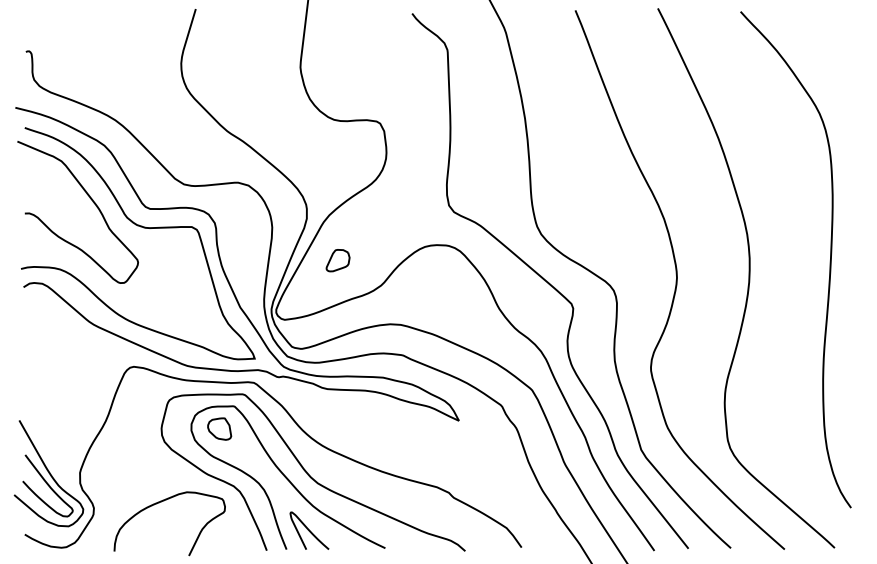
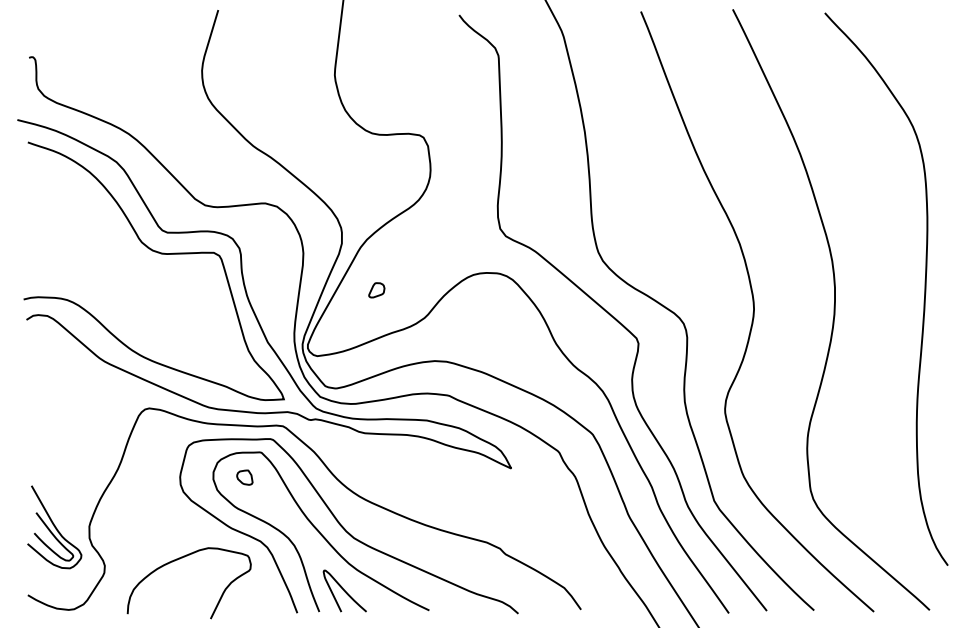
curve: (92, 202) -> (103, 225), removed
part: (337, 260) -> (376, 290), size x0.6
part: (219, 428) -> (244, 477), size x0.6
part: (48, 472) -> (54, 526), size x0.7

